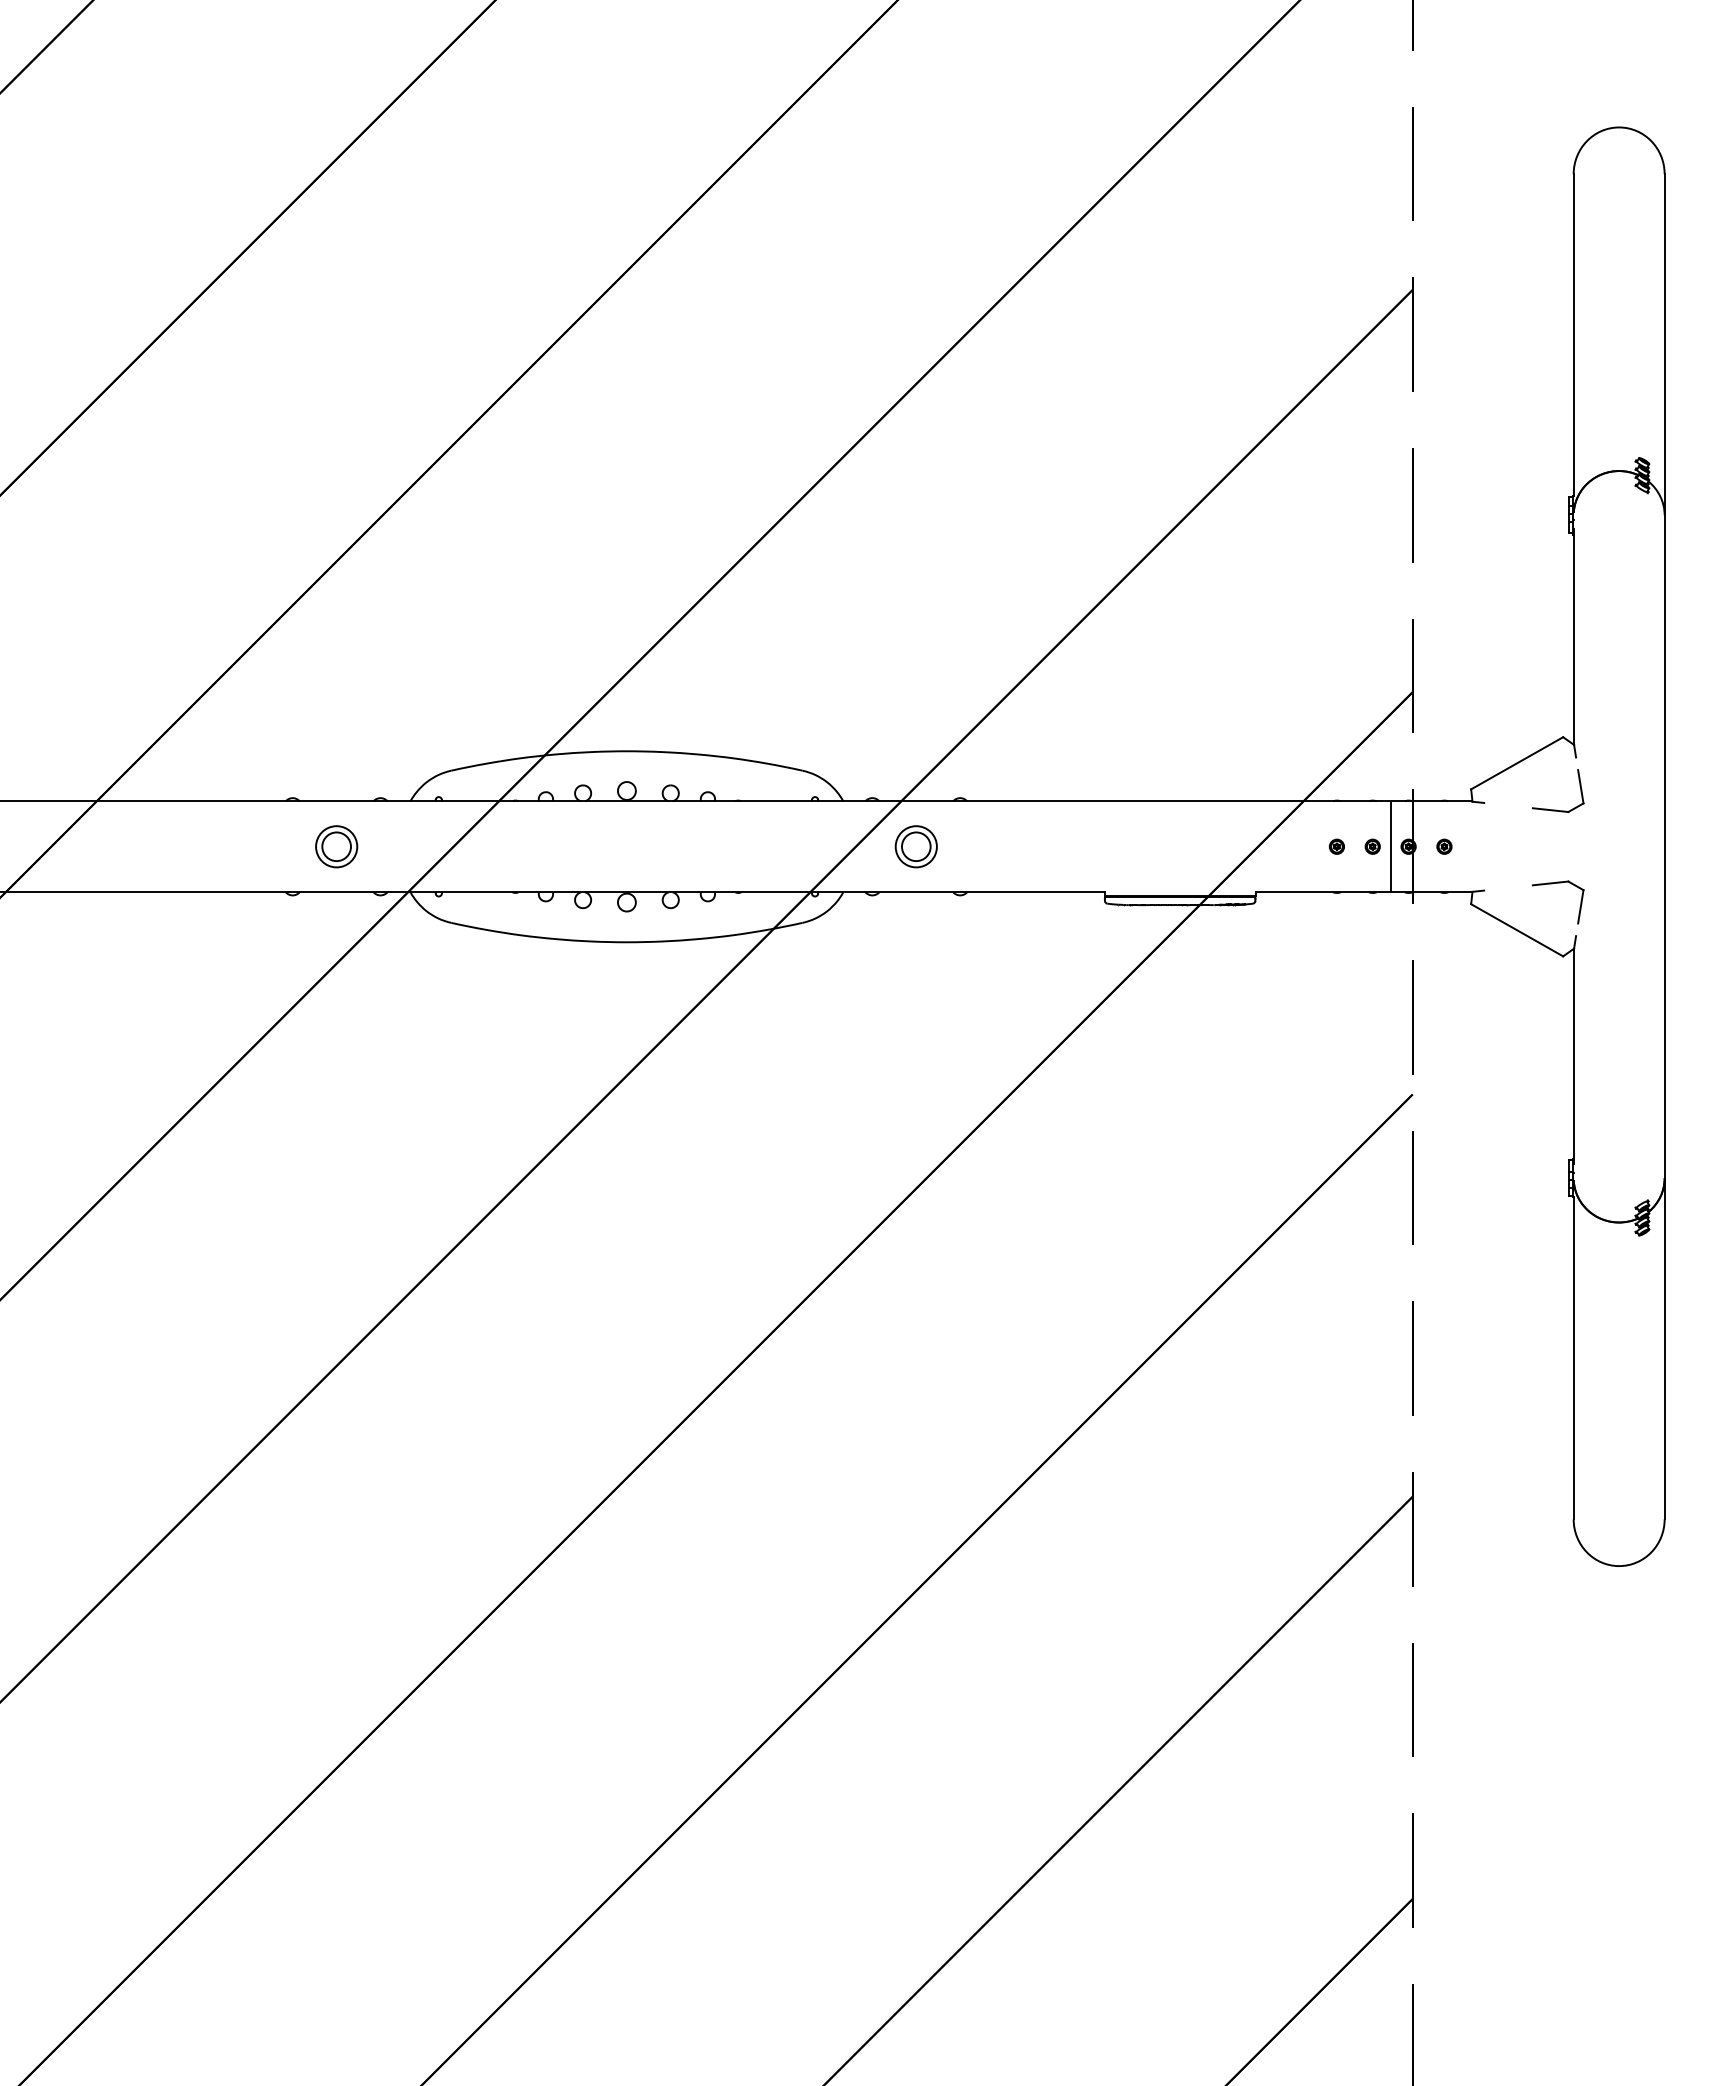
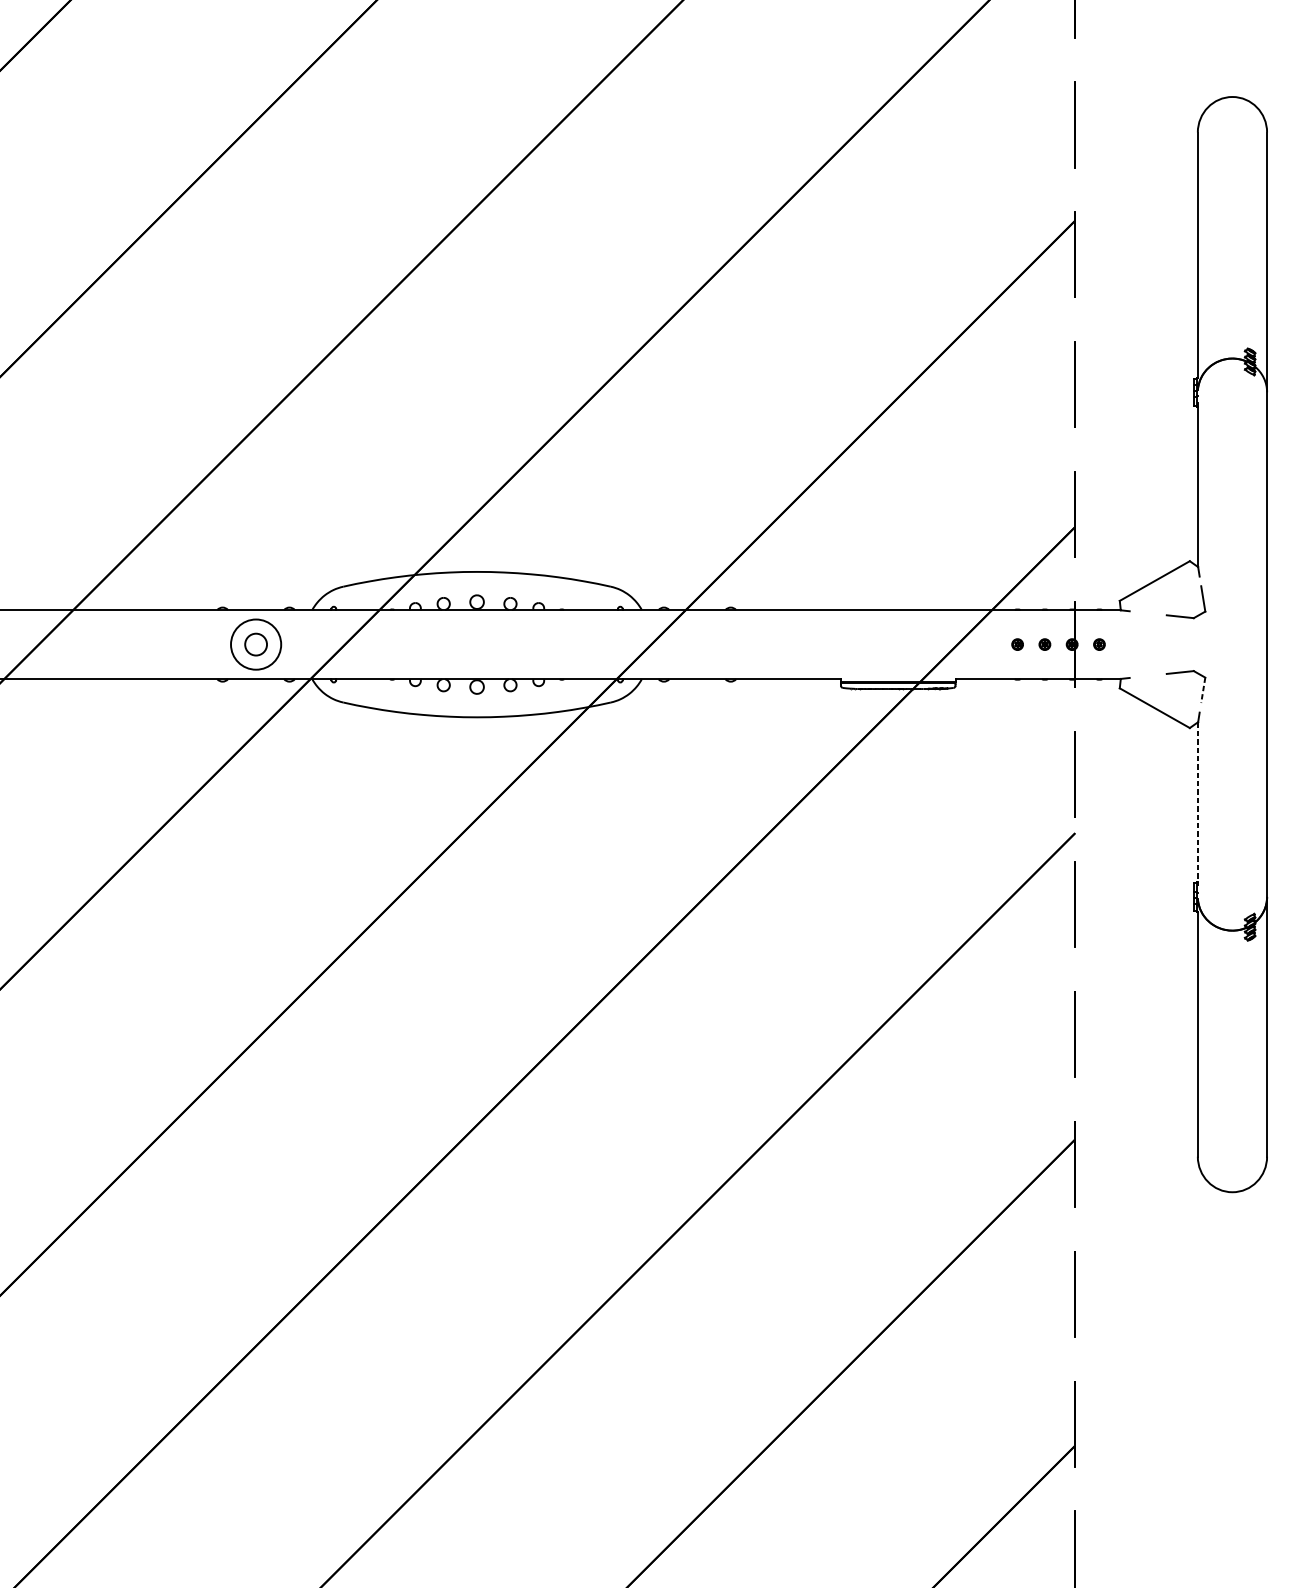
circle: (336, 846) -> (255, 644), size x1.6
part: (915, 846) -> (696, 644), removed
line: (1390, 846) -> (1058, 644), removed
line: (1580, 906) -> (1203, 690), solid -> dashed
line: (1573, 1056) -> (1197, 804), solid -> dashed

